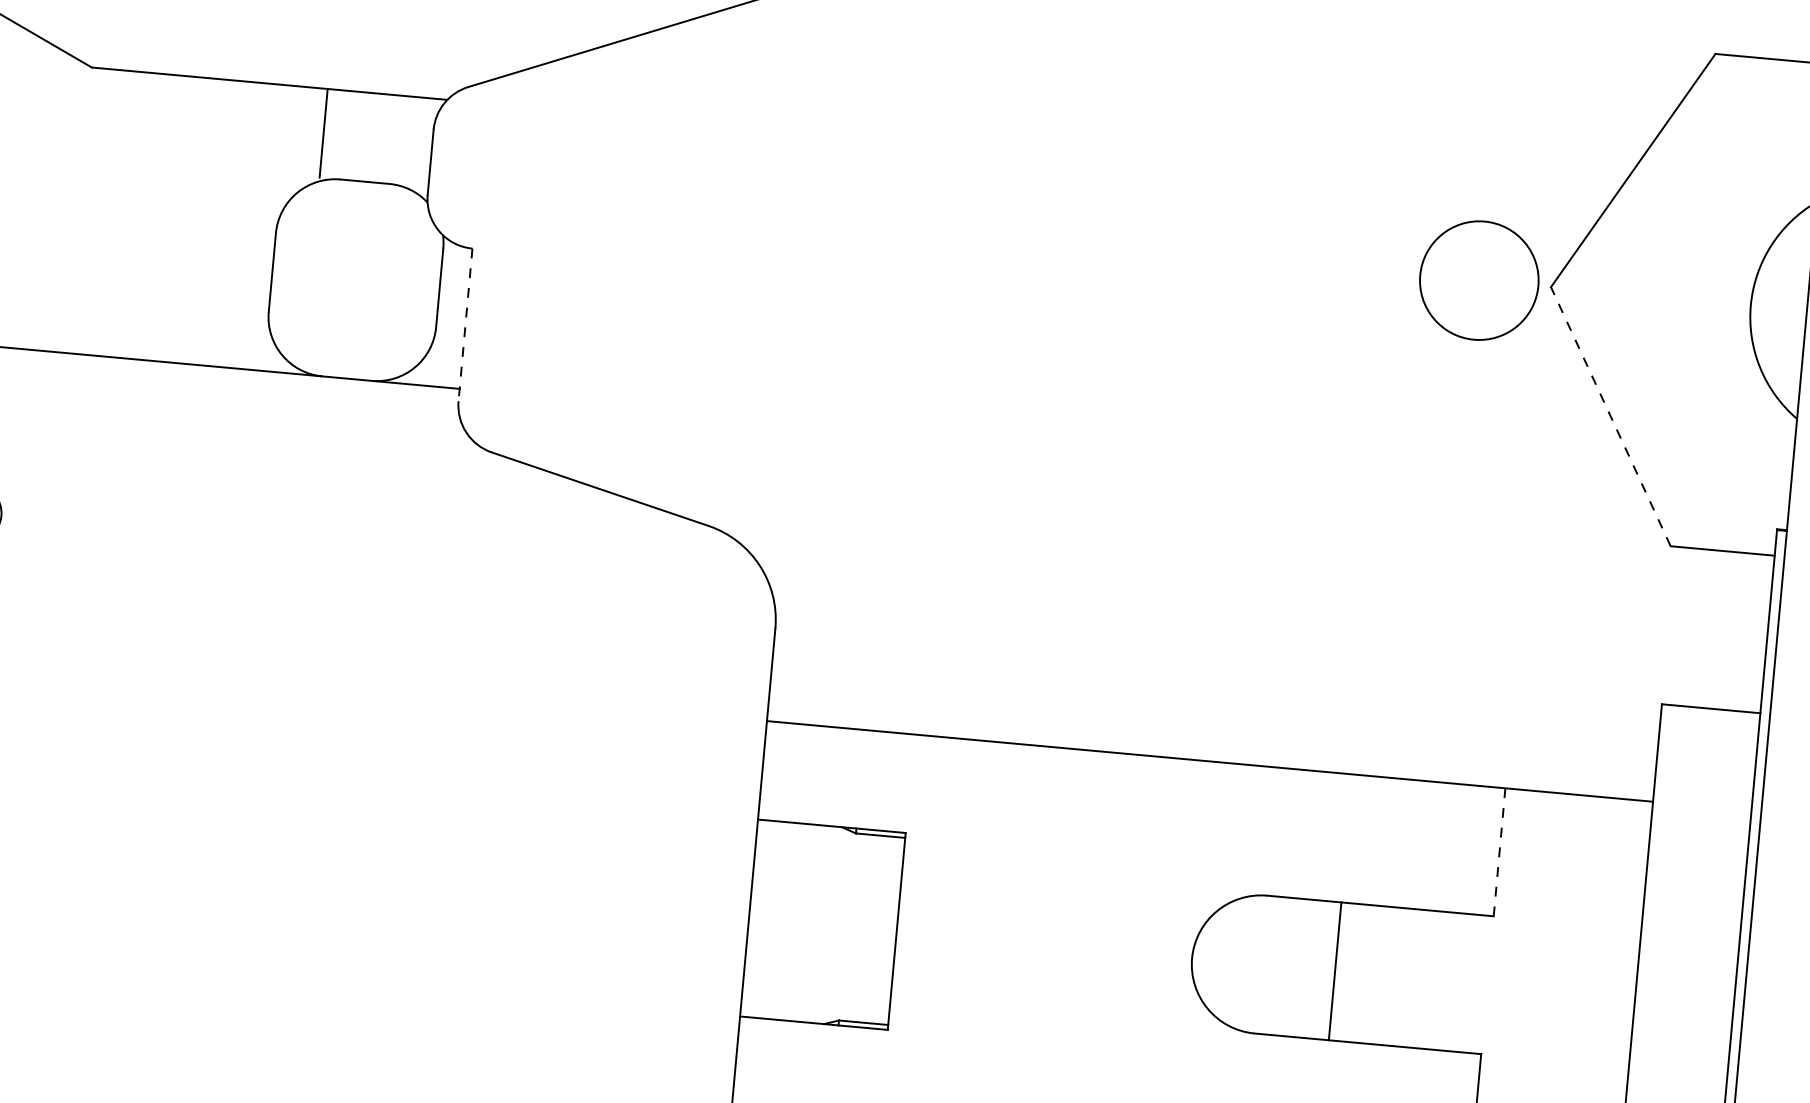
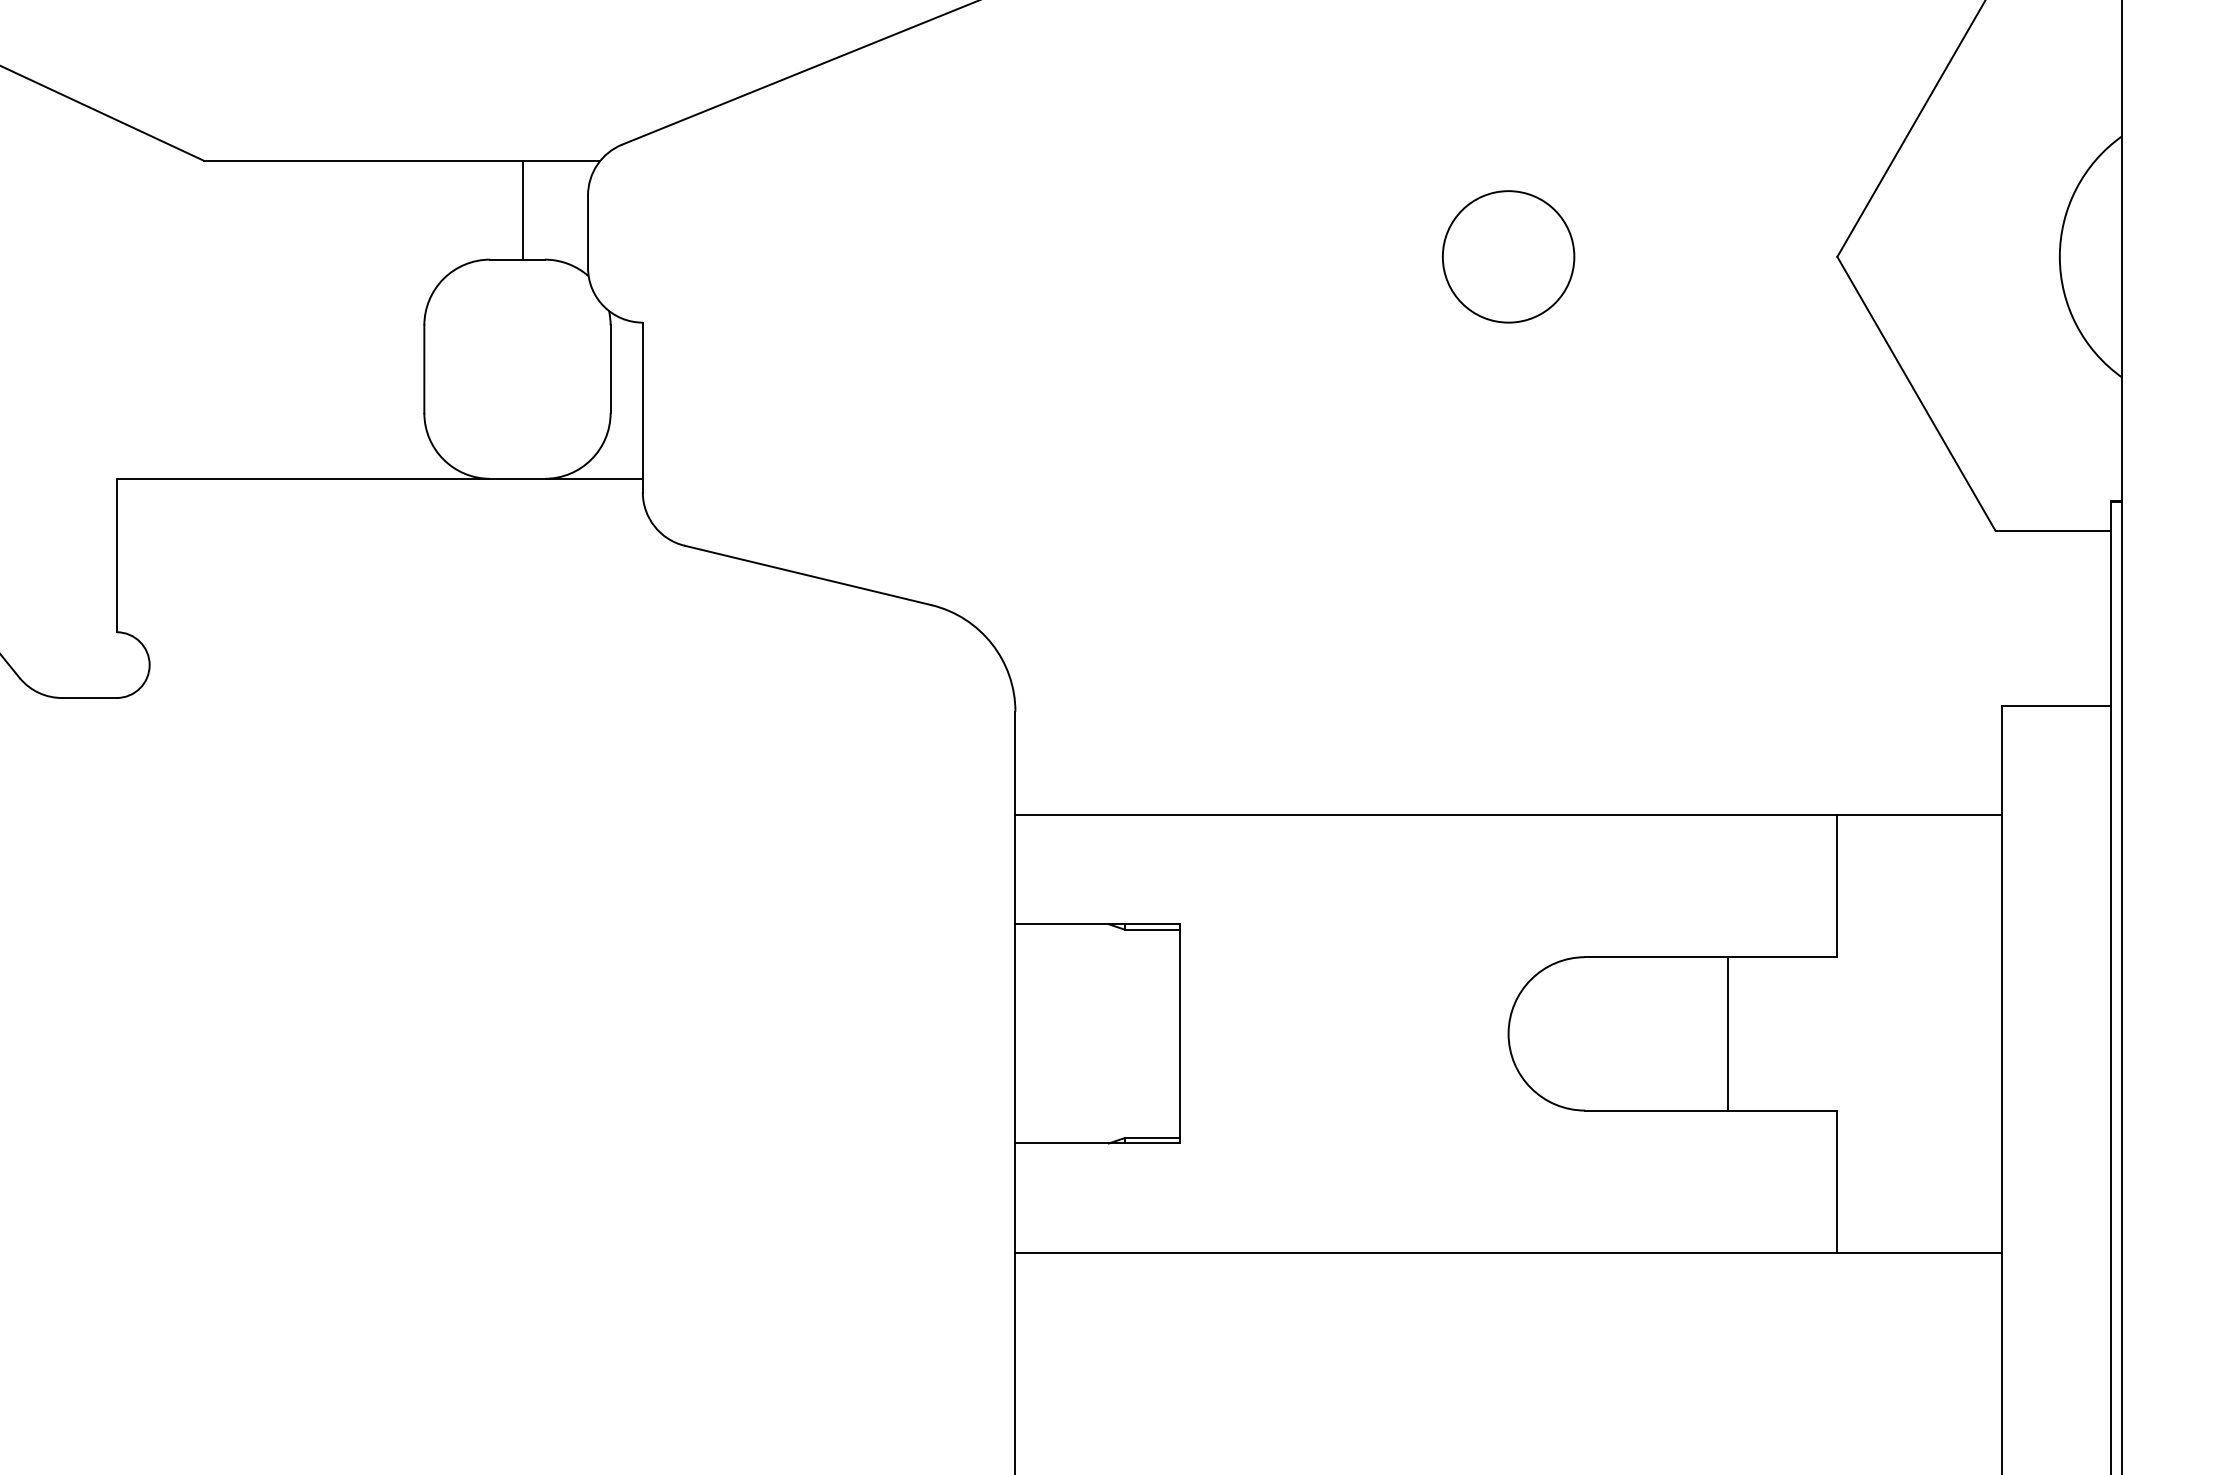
line: (323, 133) -> (522, 210), moved
circle: (1479, 280) -> (1508, 256), moved
line: (465, 324) -> (642, 407), dashed -> solid
line: (1610, 416) -> (1916, 393), dashed -> solid
line: (1499, 852) -> (1837, 886), dashed -> solid
line: (1334, 970) -> (1727, 1033), moved

